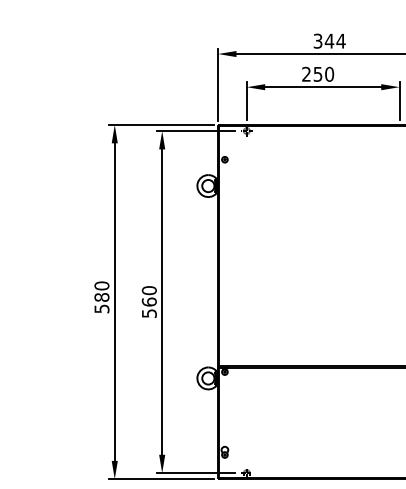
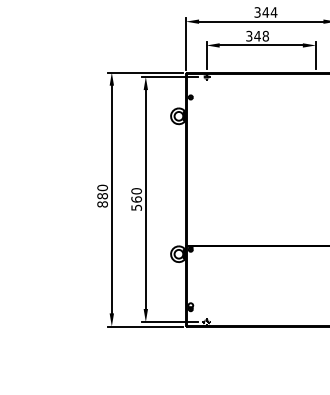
text: (317, 74) -> (257, 36), 250 -> 348
text: (101, 309) -> (102, 204), 580 -> 880

